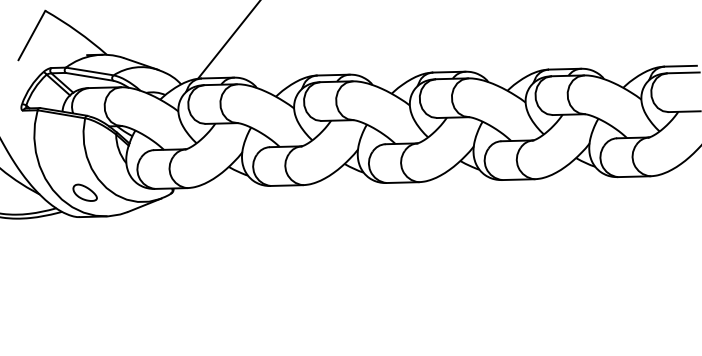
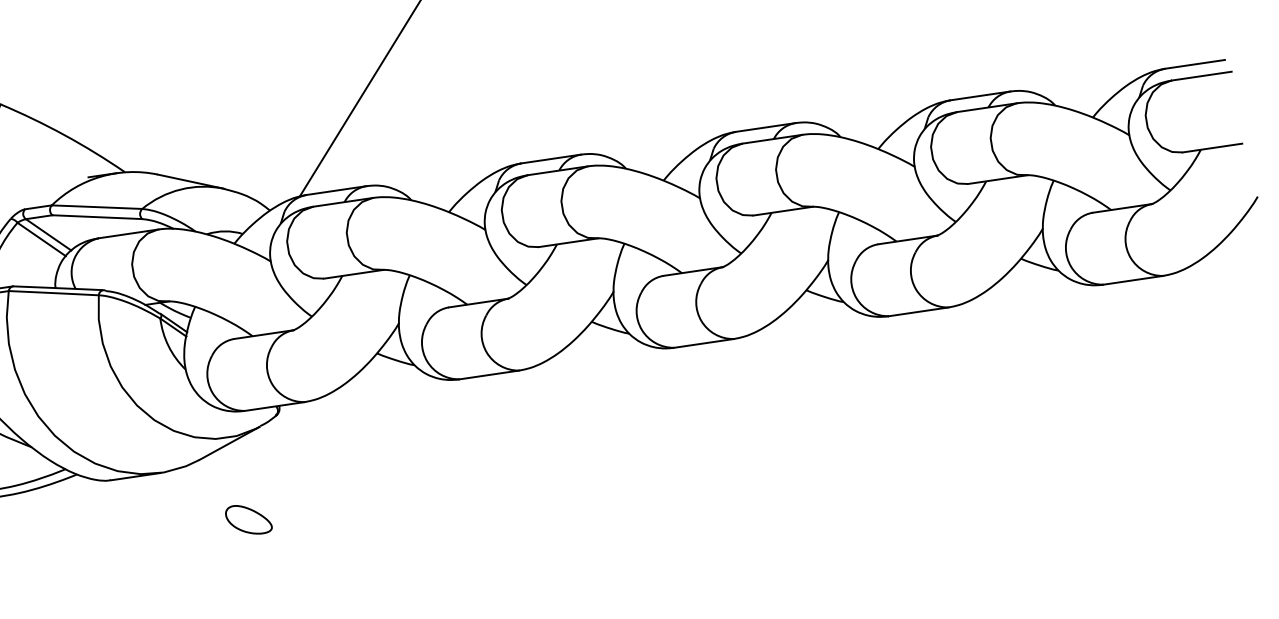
part: (84, 192) -> (247, 519), moved

